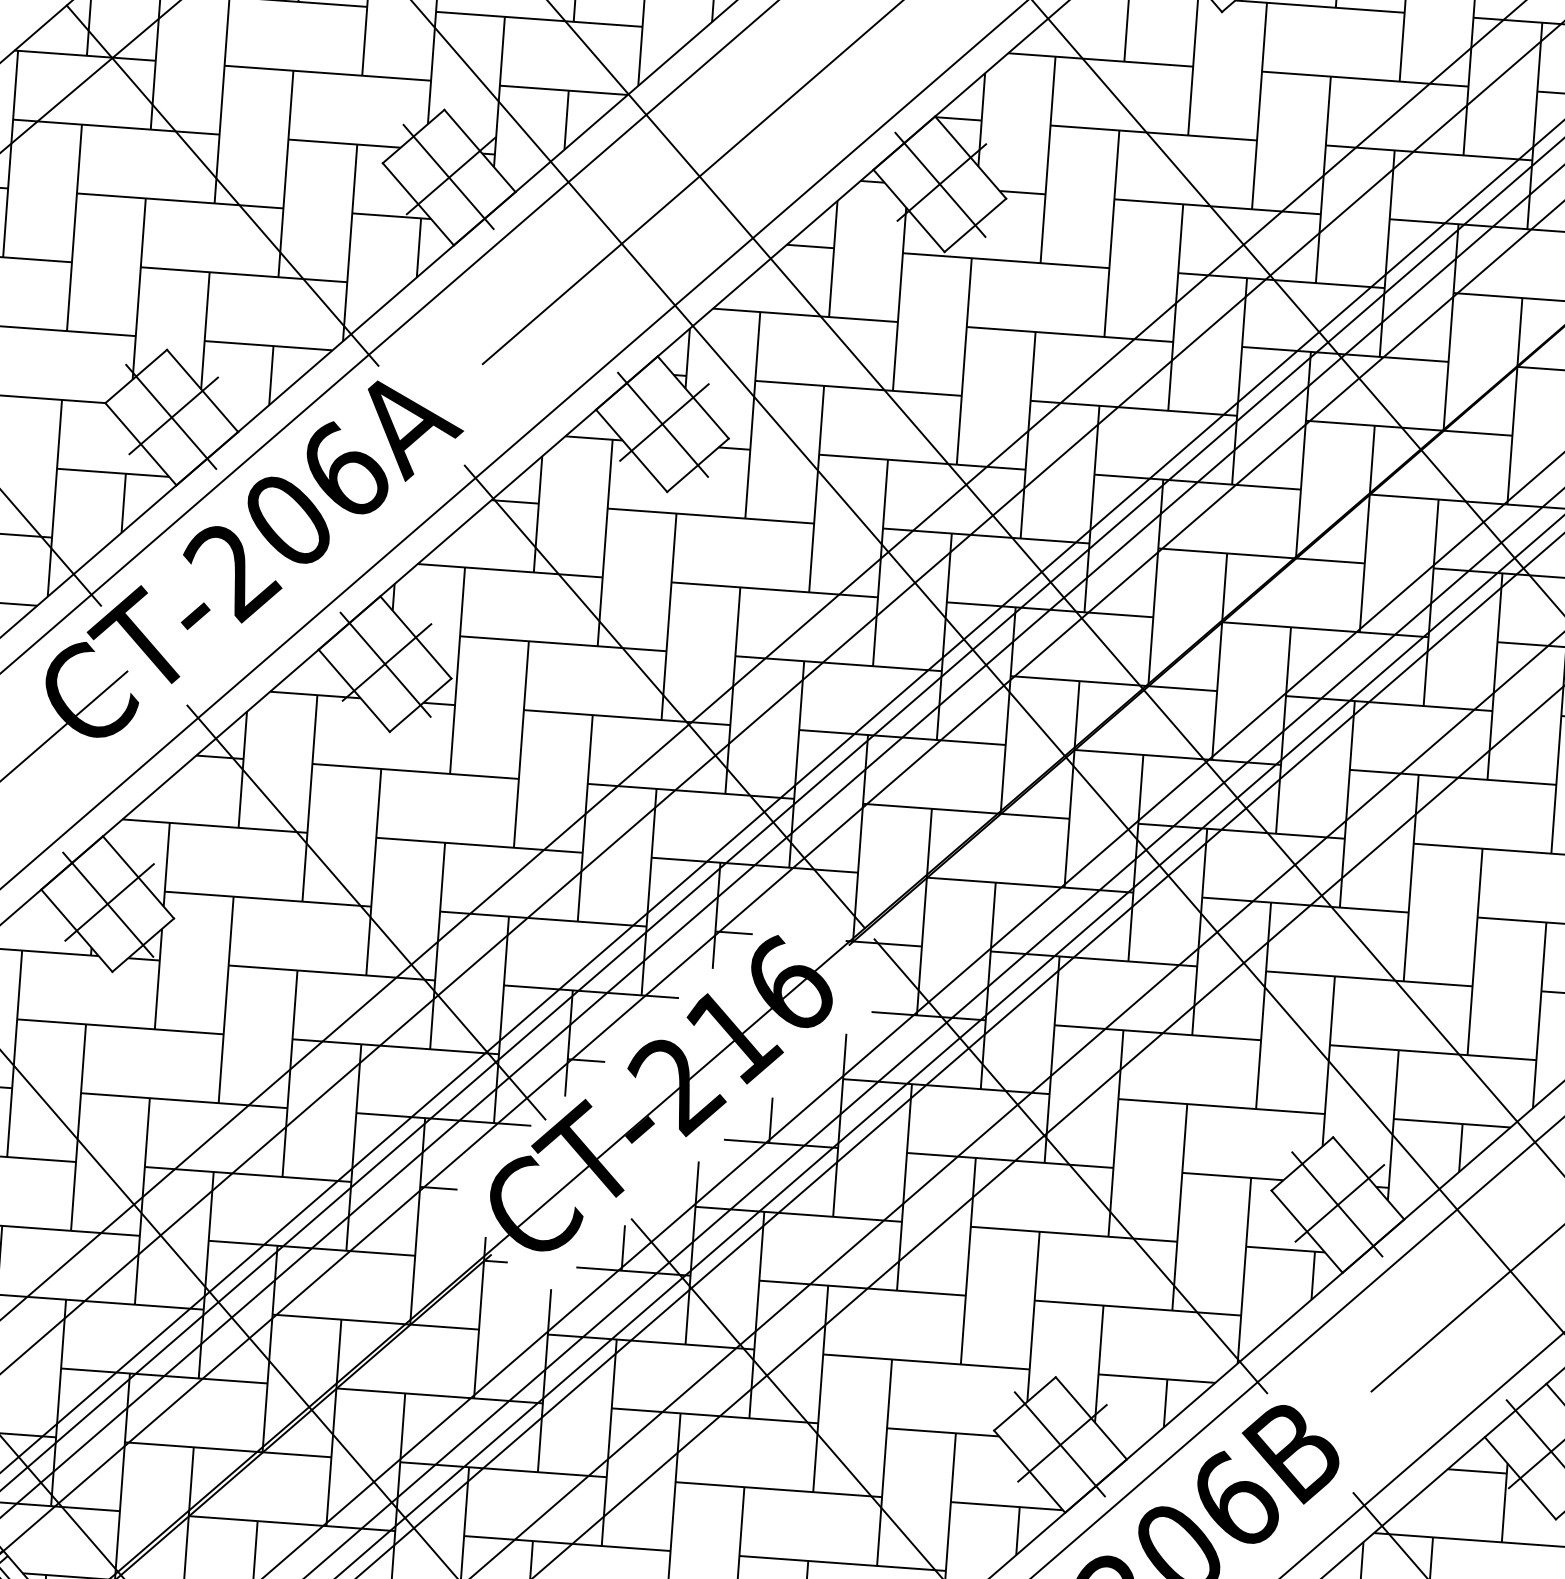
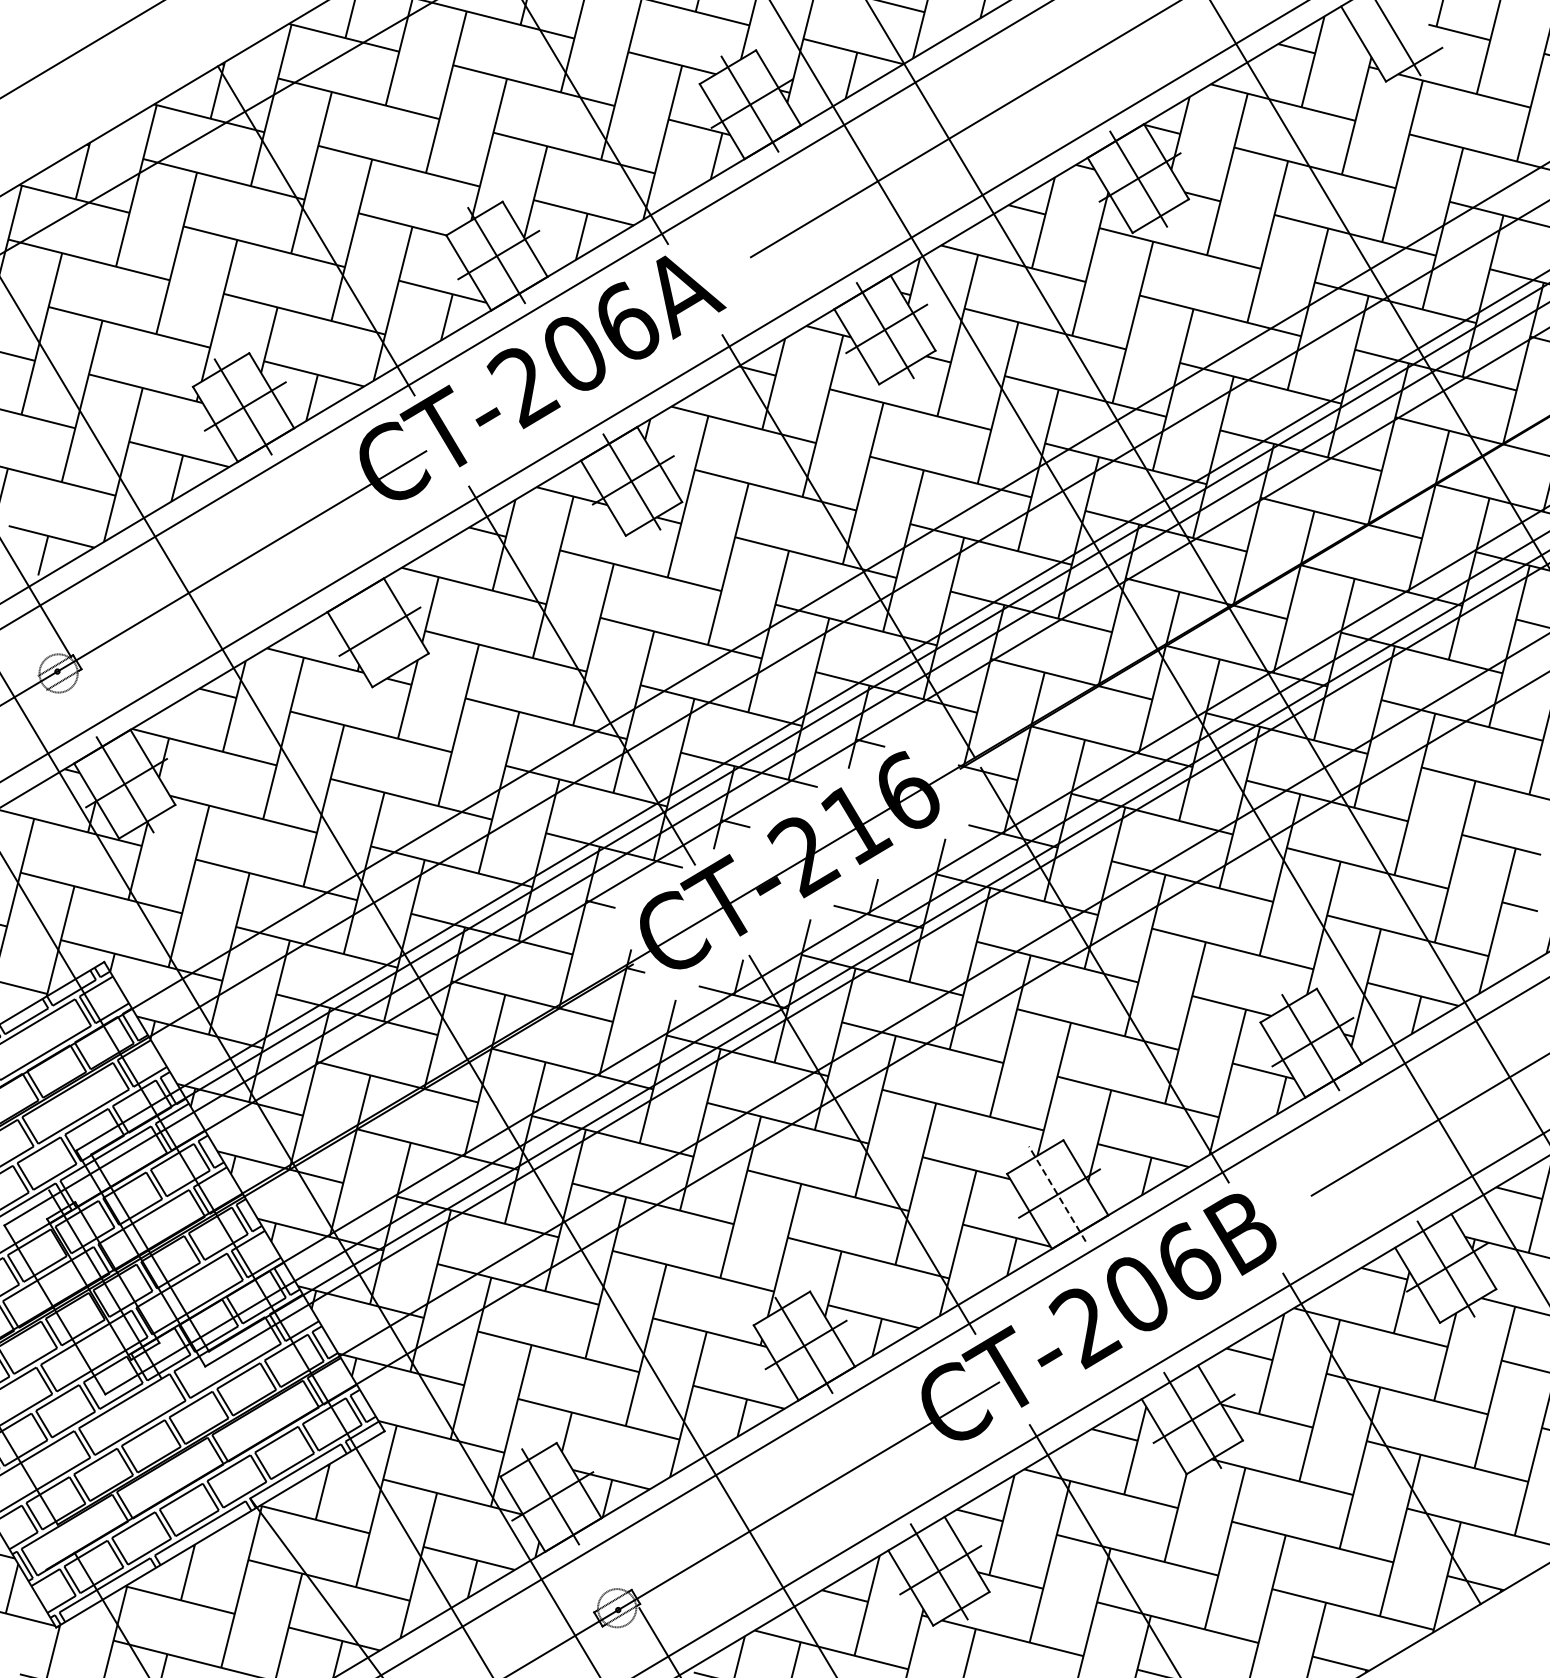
line: (108, 903) -> (378, 632), removed
line: (1059, 1443) -> (1057, 1193), solid -> dashed

